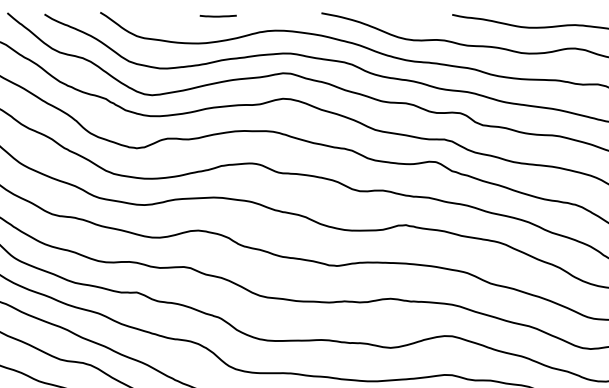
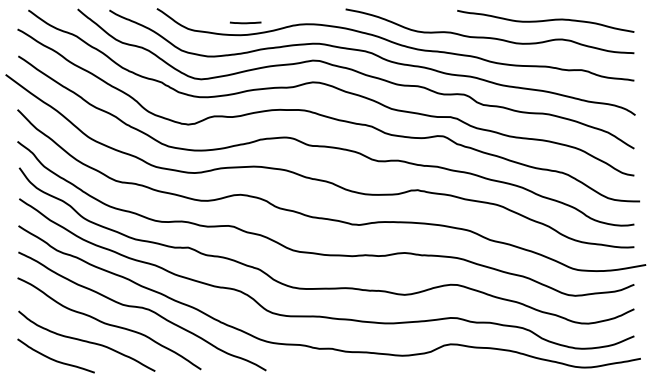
line: (218, 15) -> (245, 22), moved

